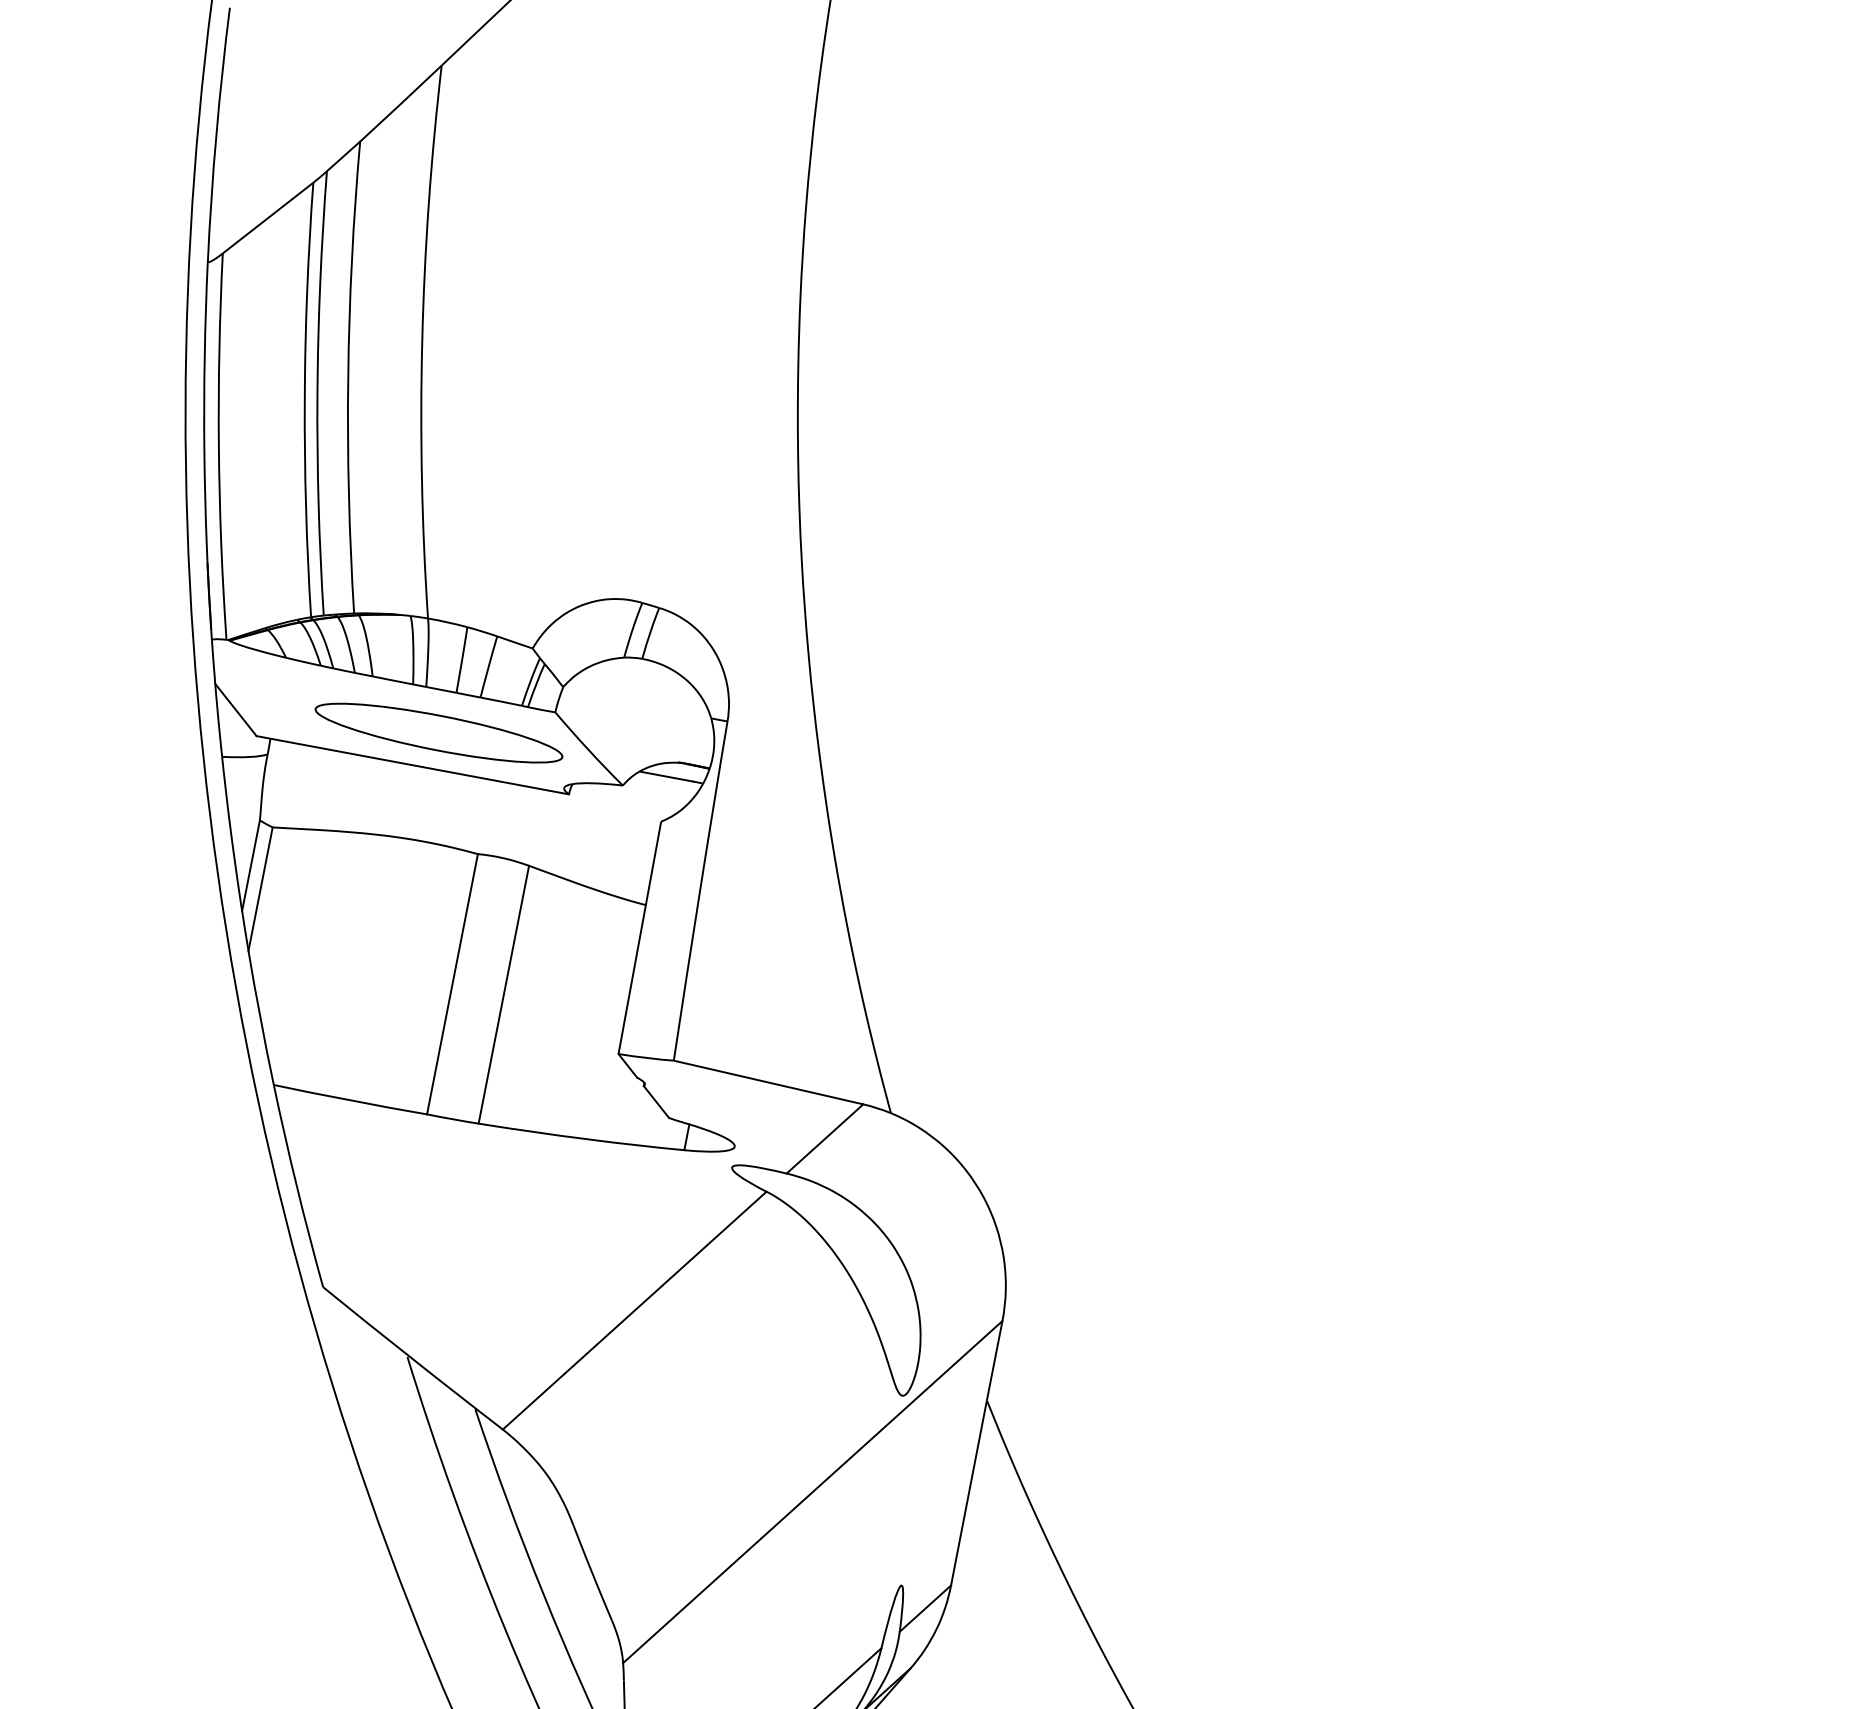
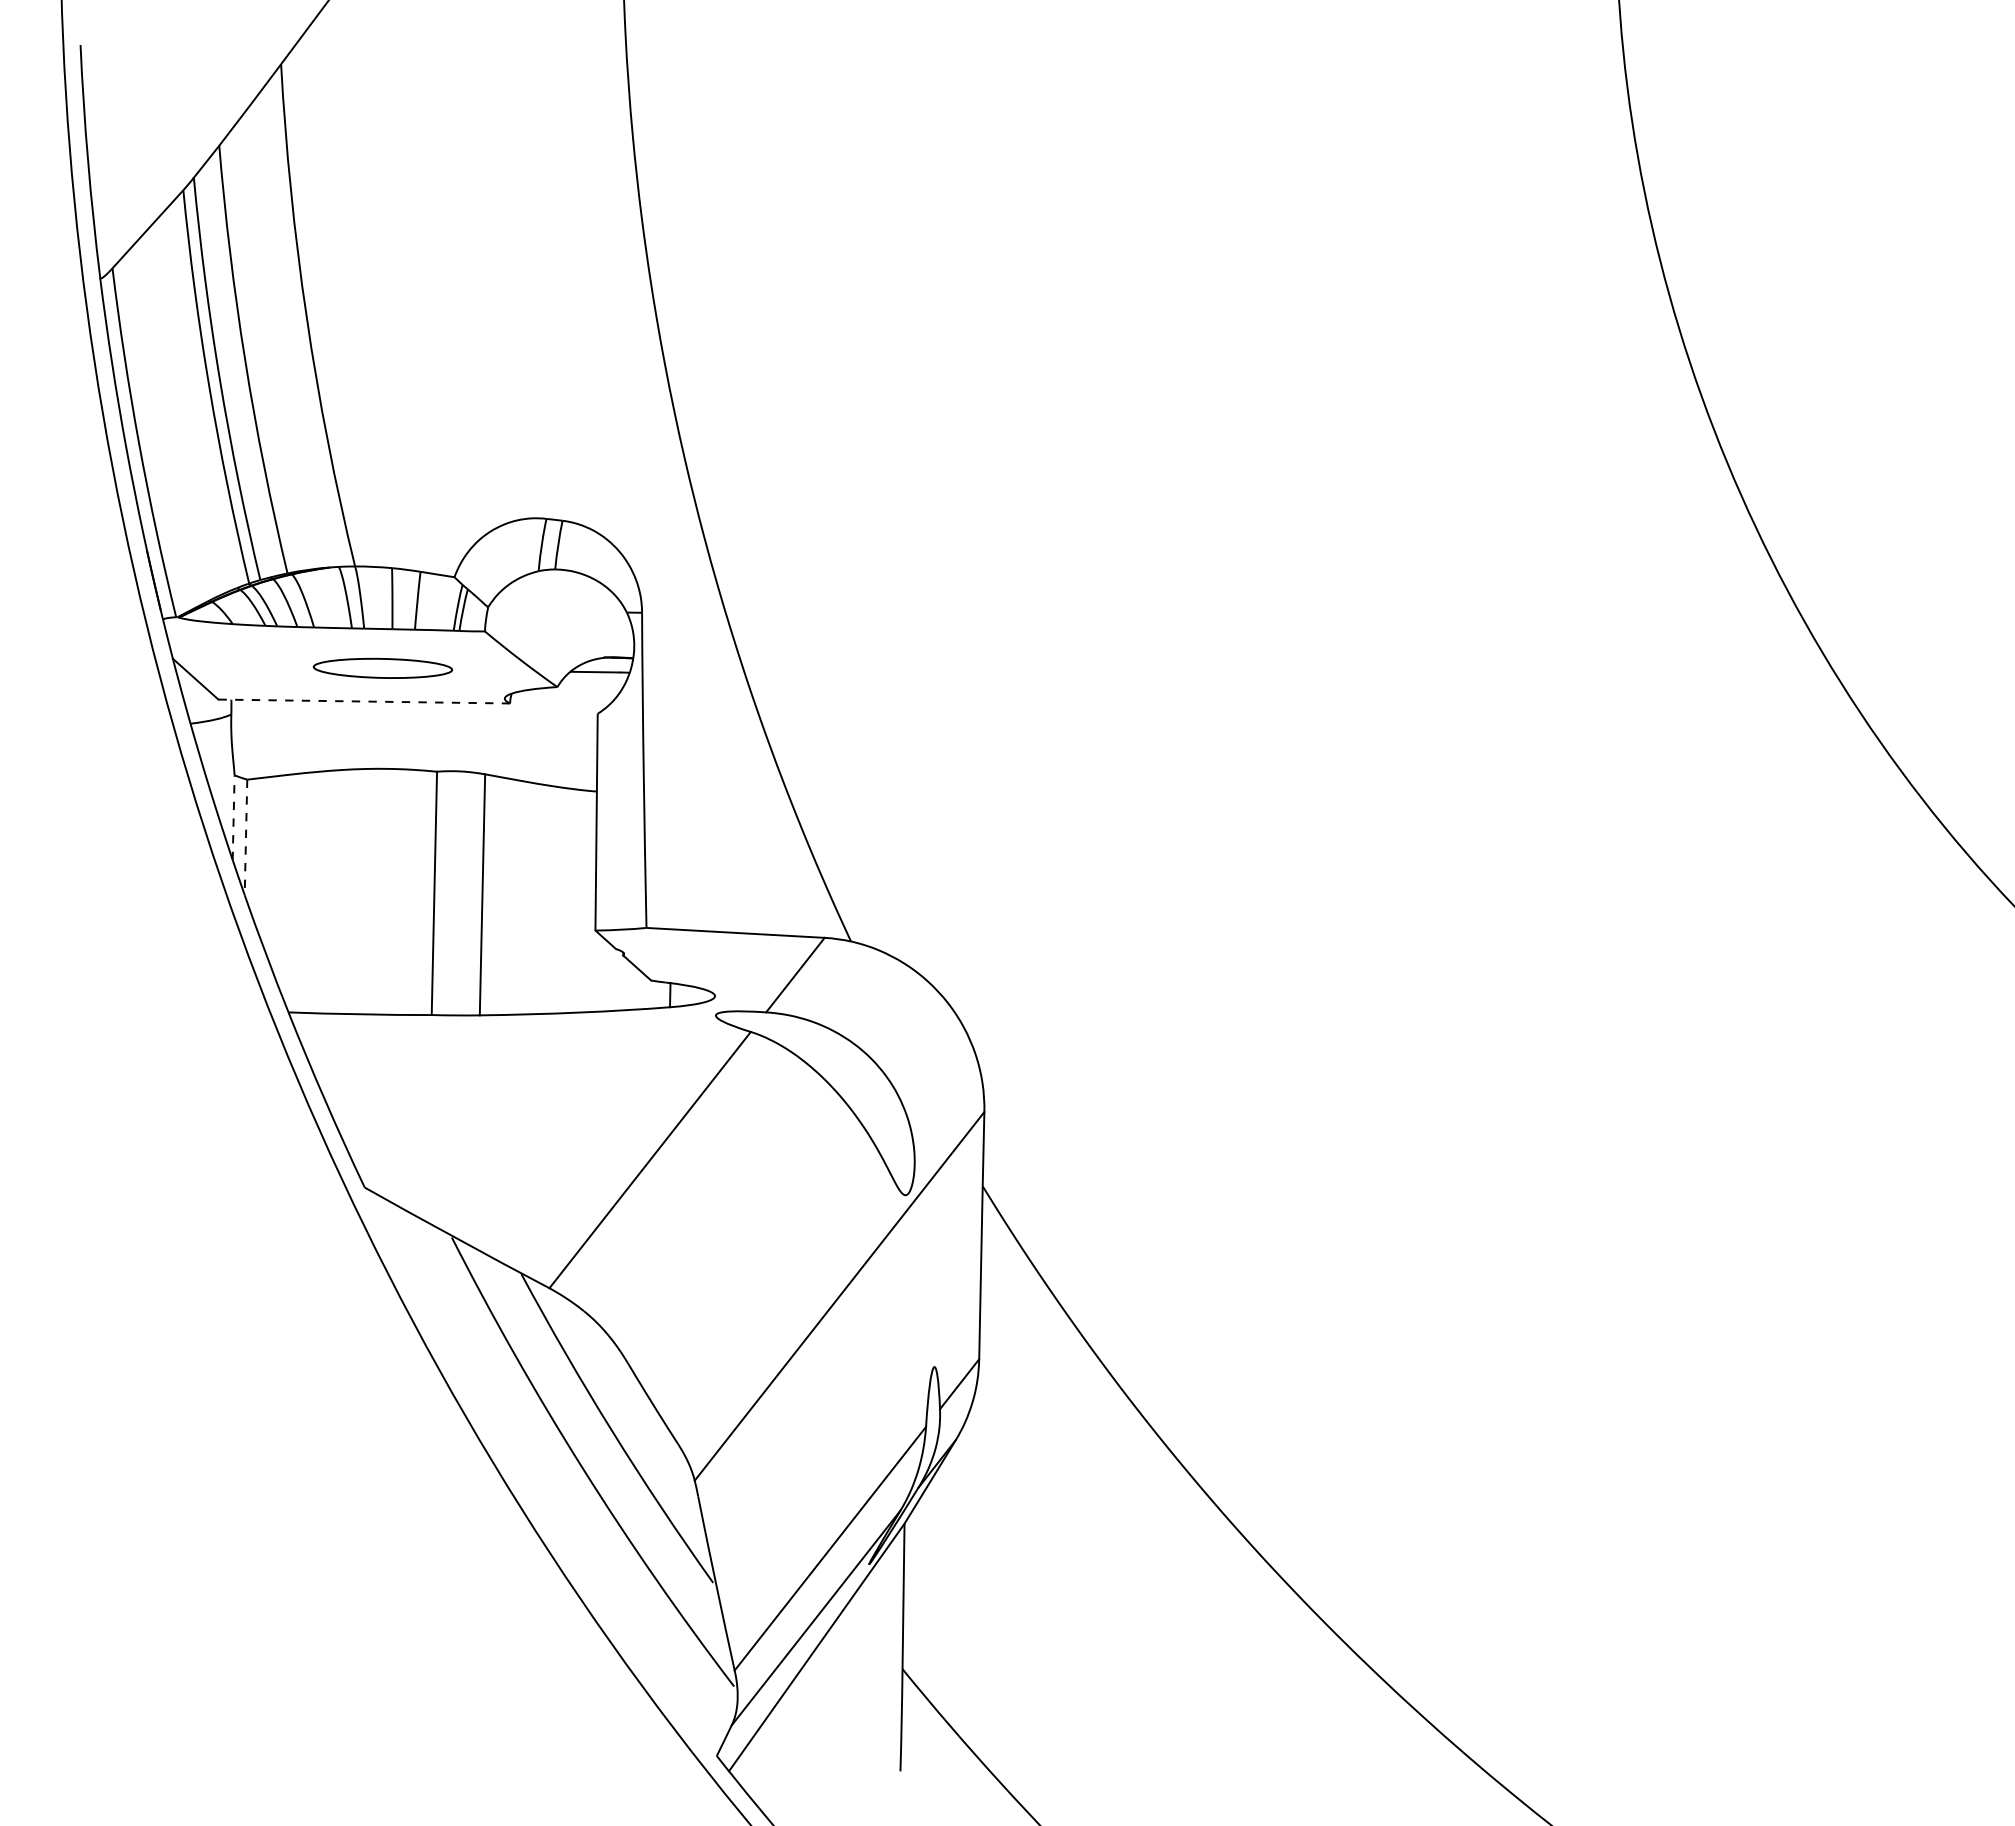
part: (438, 733) -> (382, 668), size x0.6
line: (413, 765) -> (364, 701), solid -> dashed
line: (250, 865) -> (233, 817), solid -> dashed
line: (261, 889) -> (246, 837), solid -> dashed

